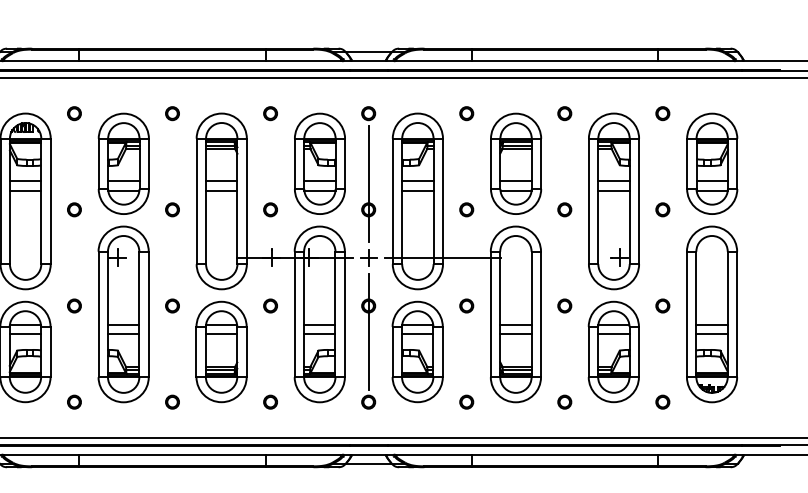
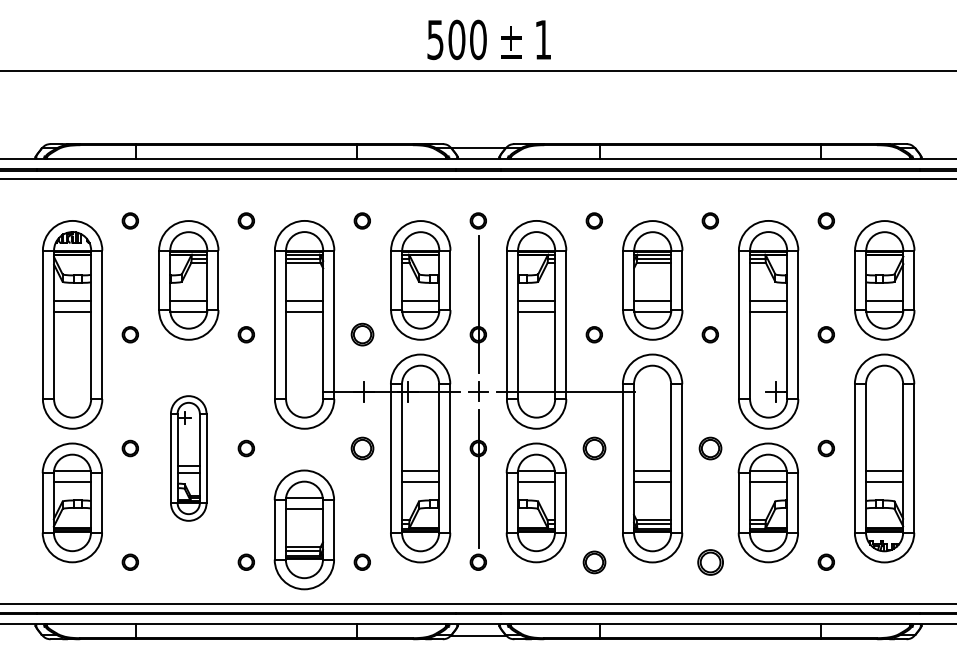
part: (269, 209) -> (361, 334), size x1.4
part: (269, 305) -> (361, 448), size x1.4
part: (465, 305) -> (593, 448), size x1.4
part: (564, 305) -> (709, 448), size x1.4
part: (123, 314) -> (188, 458), size x0.6
part: (220, 351) -> (303, 529), moved
part: (465, 401) -> (593, 561), size x1.4
part: (564, 401) -> (709, 561), size x1.6

